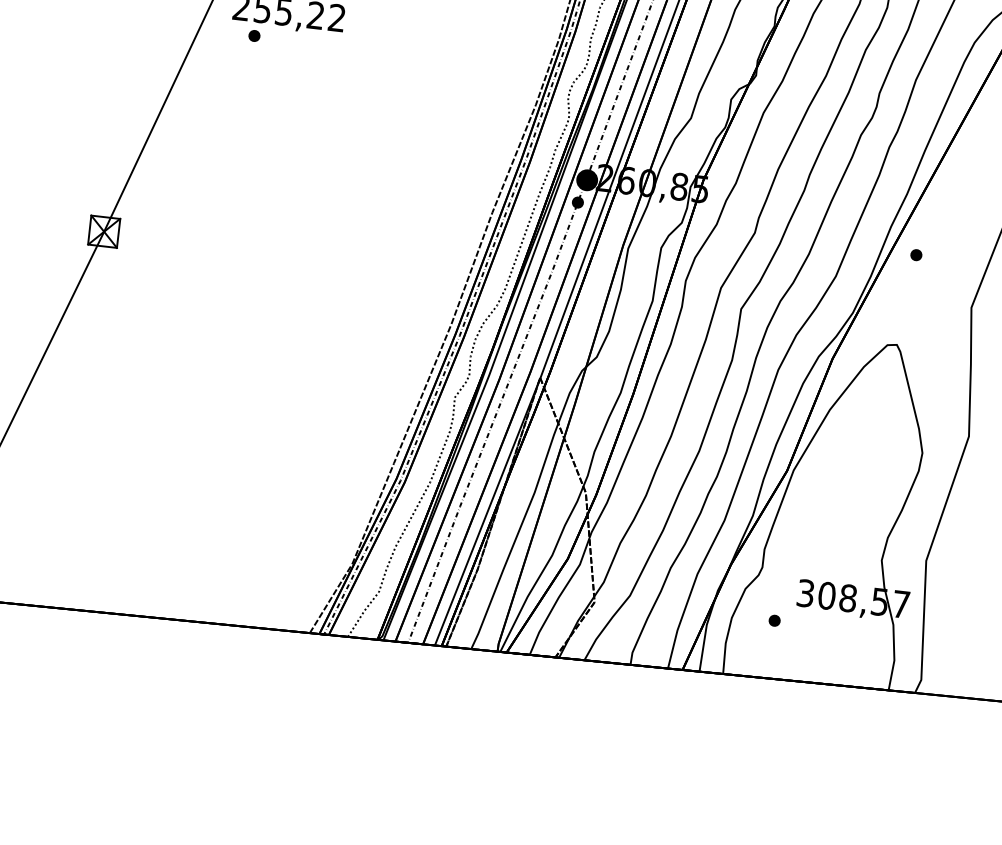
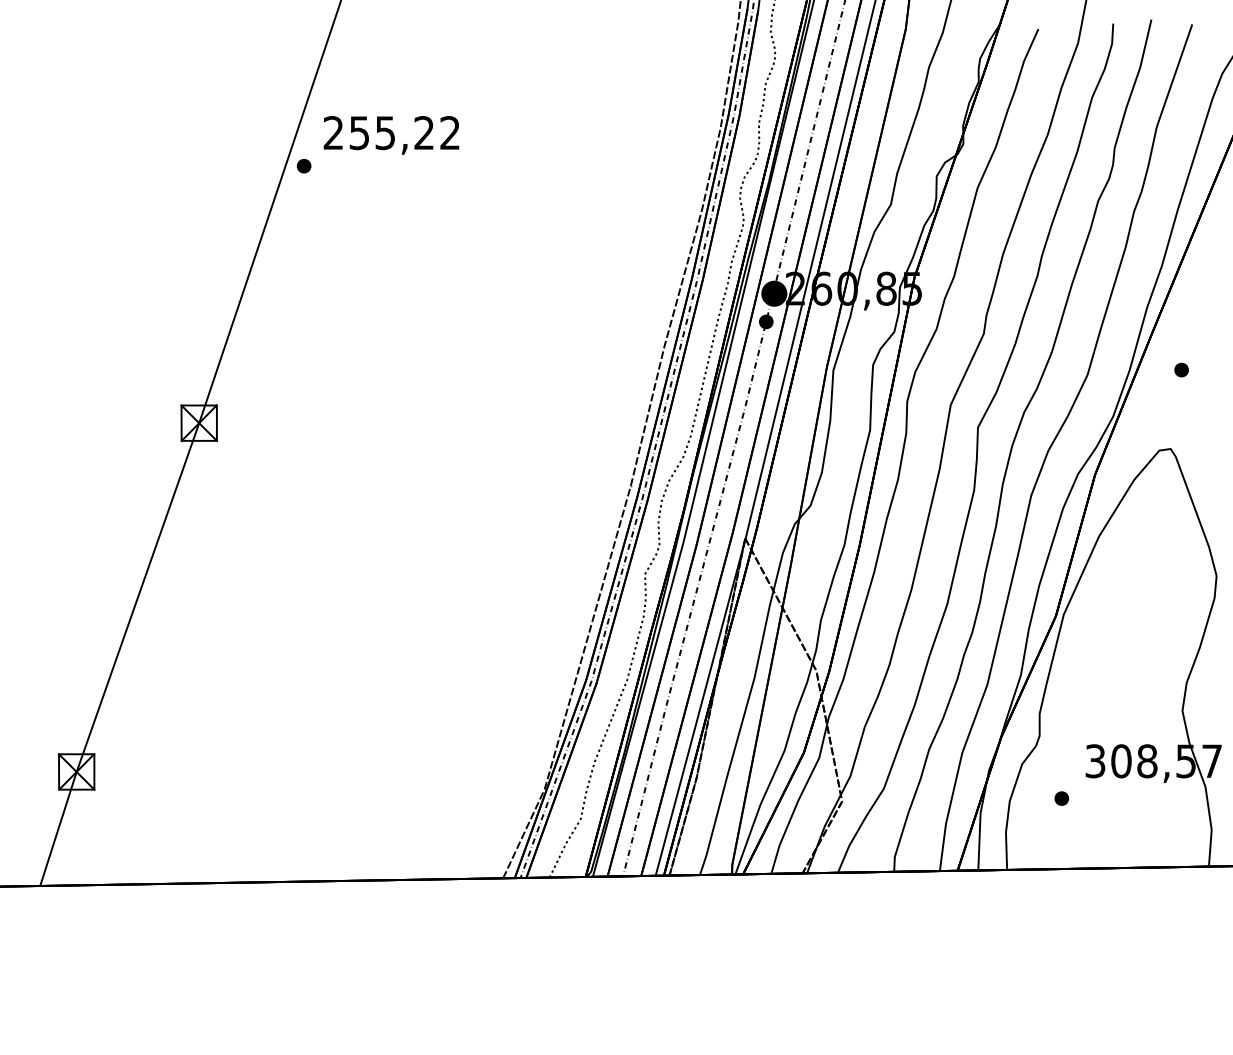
part: (253, 36) -> (303, 166), moved
part: (916, 254) -> (1181, 369), moved

